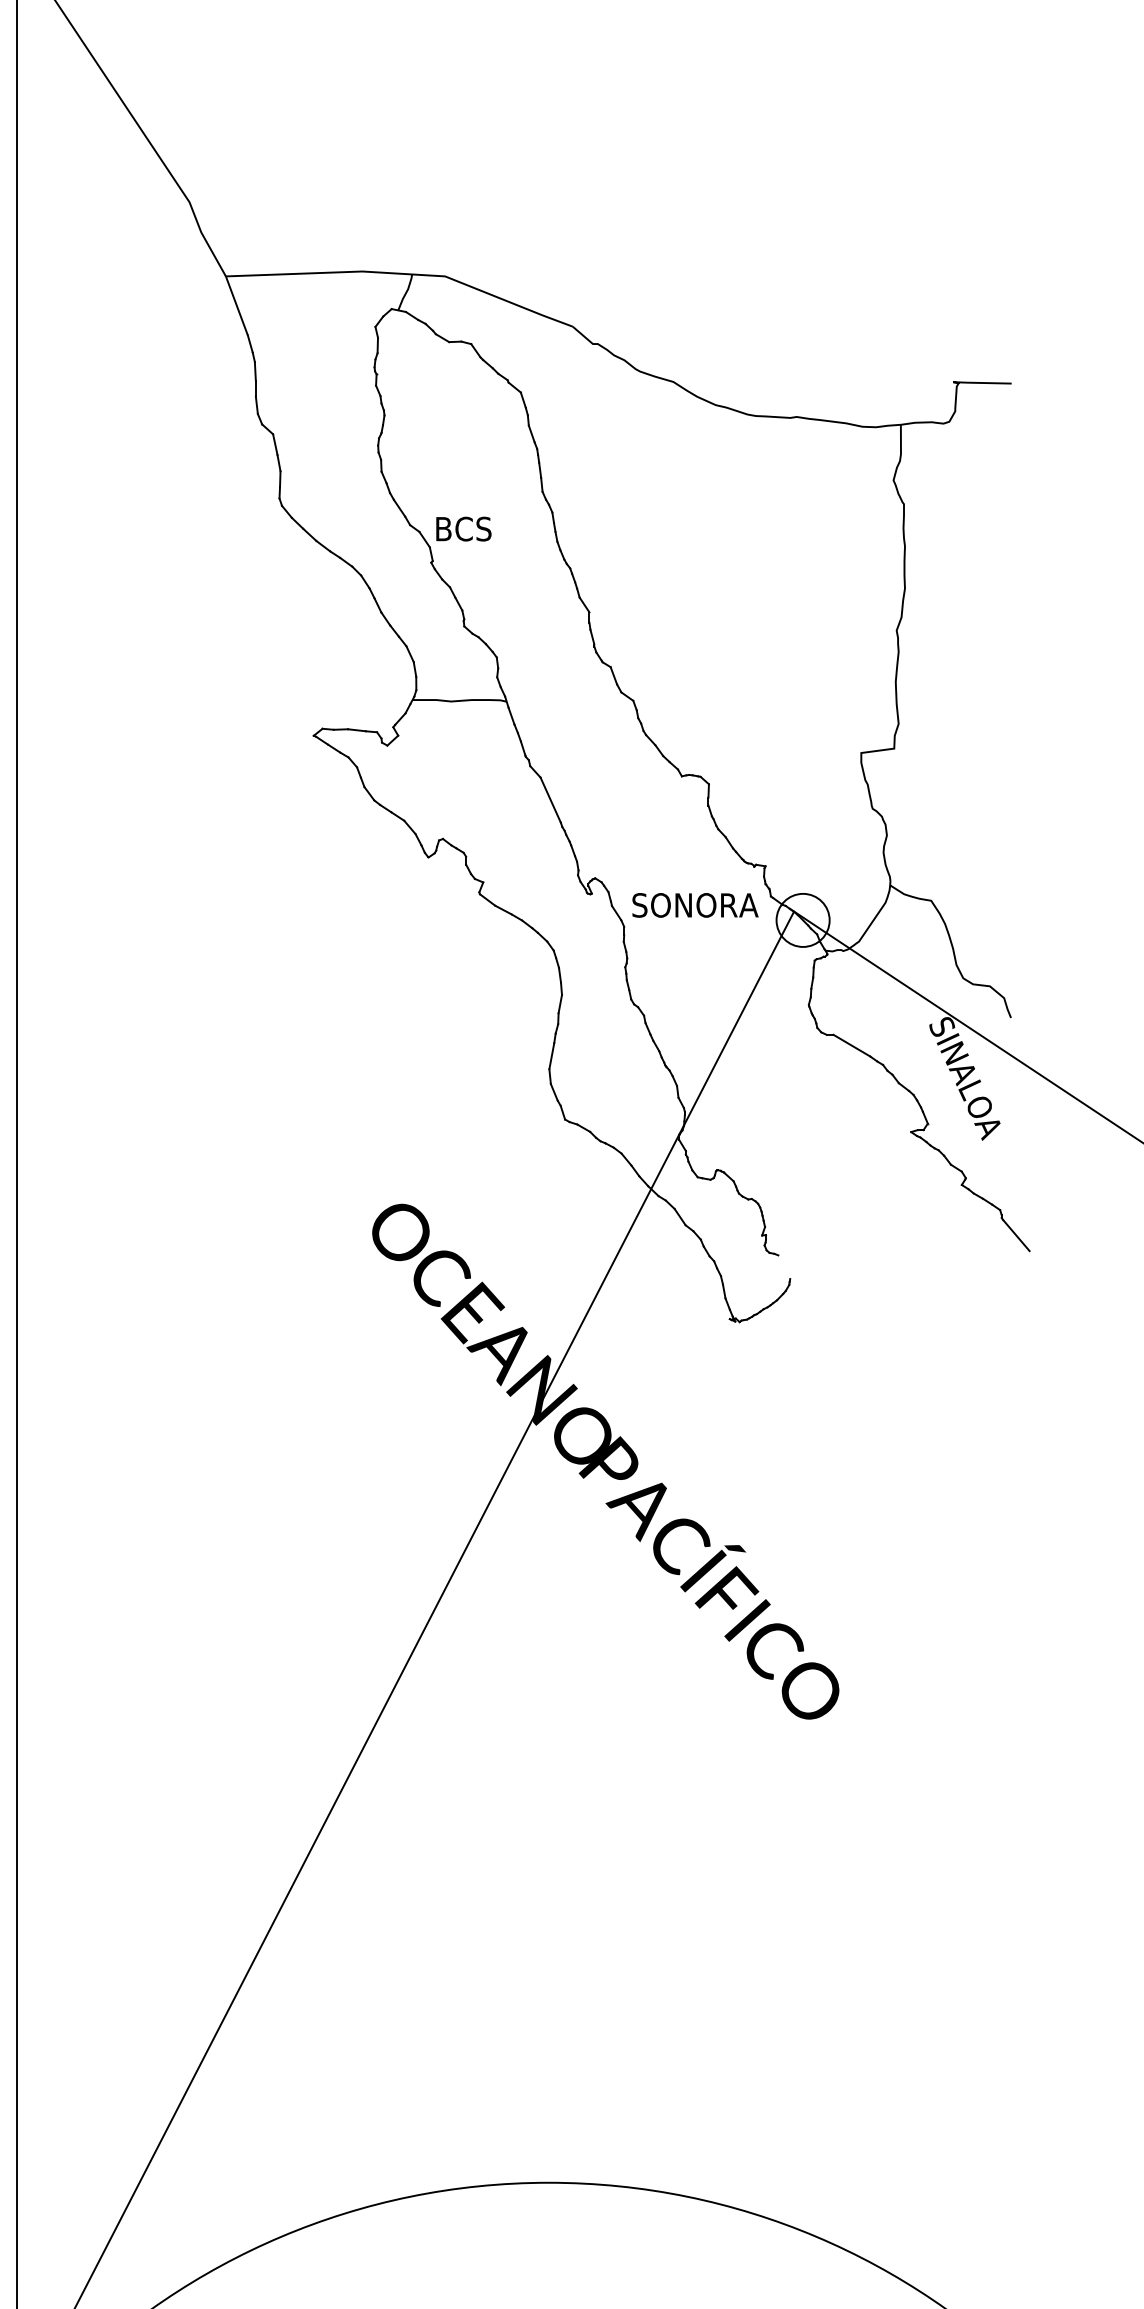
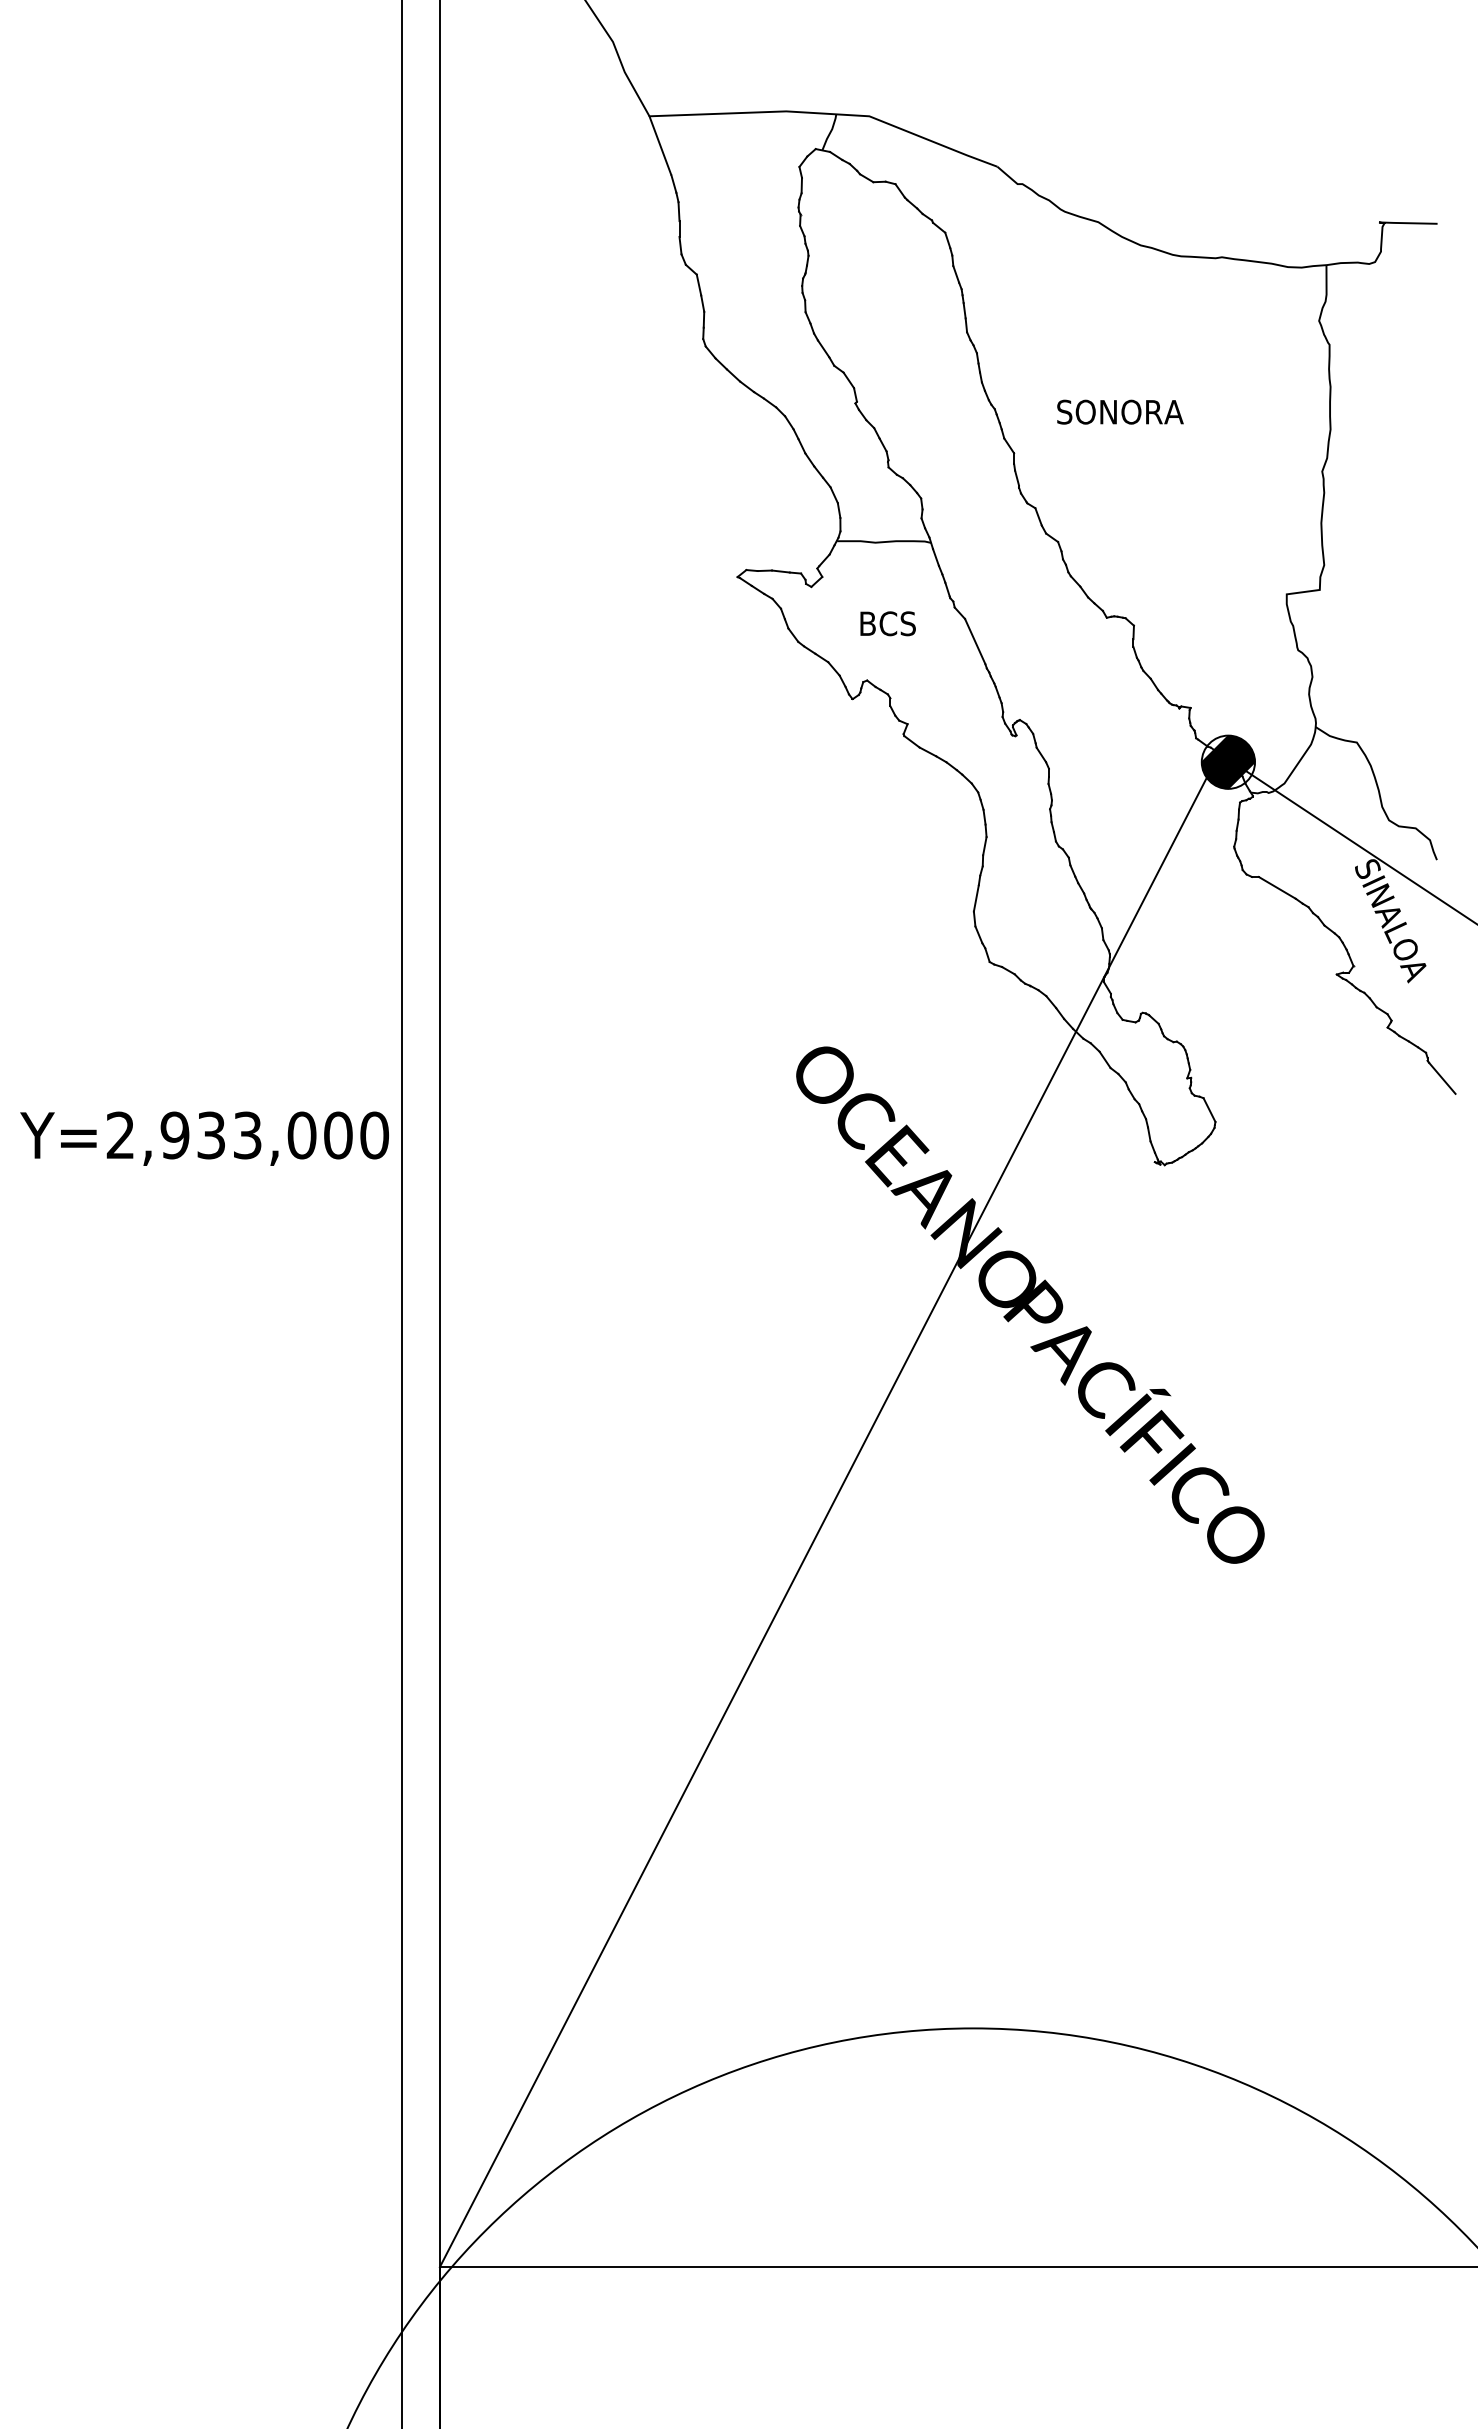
text: (463, 528) -> (887, 623), moved
text: (695, 904) -> (1120, 411), moved
hatch: (803, 919) -> (1228, 761), added
line: (784, 1266) -> (1209, 1109), added

